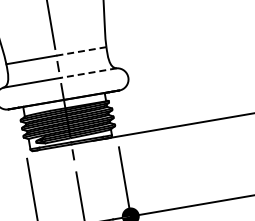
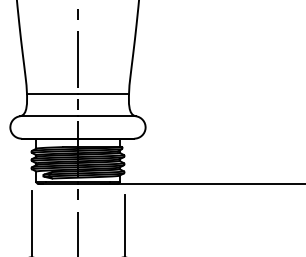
line: (81, 51) -> (103, 93), dashed -> solid
line: (88, 73) -> (106, 116), dashed -> solid

